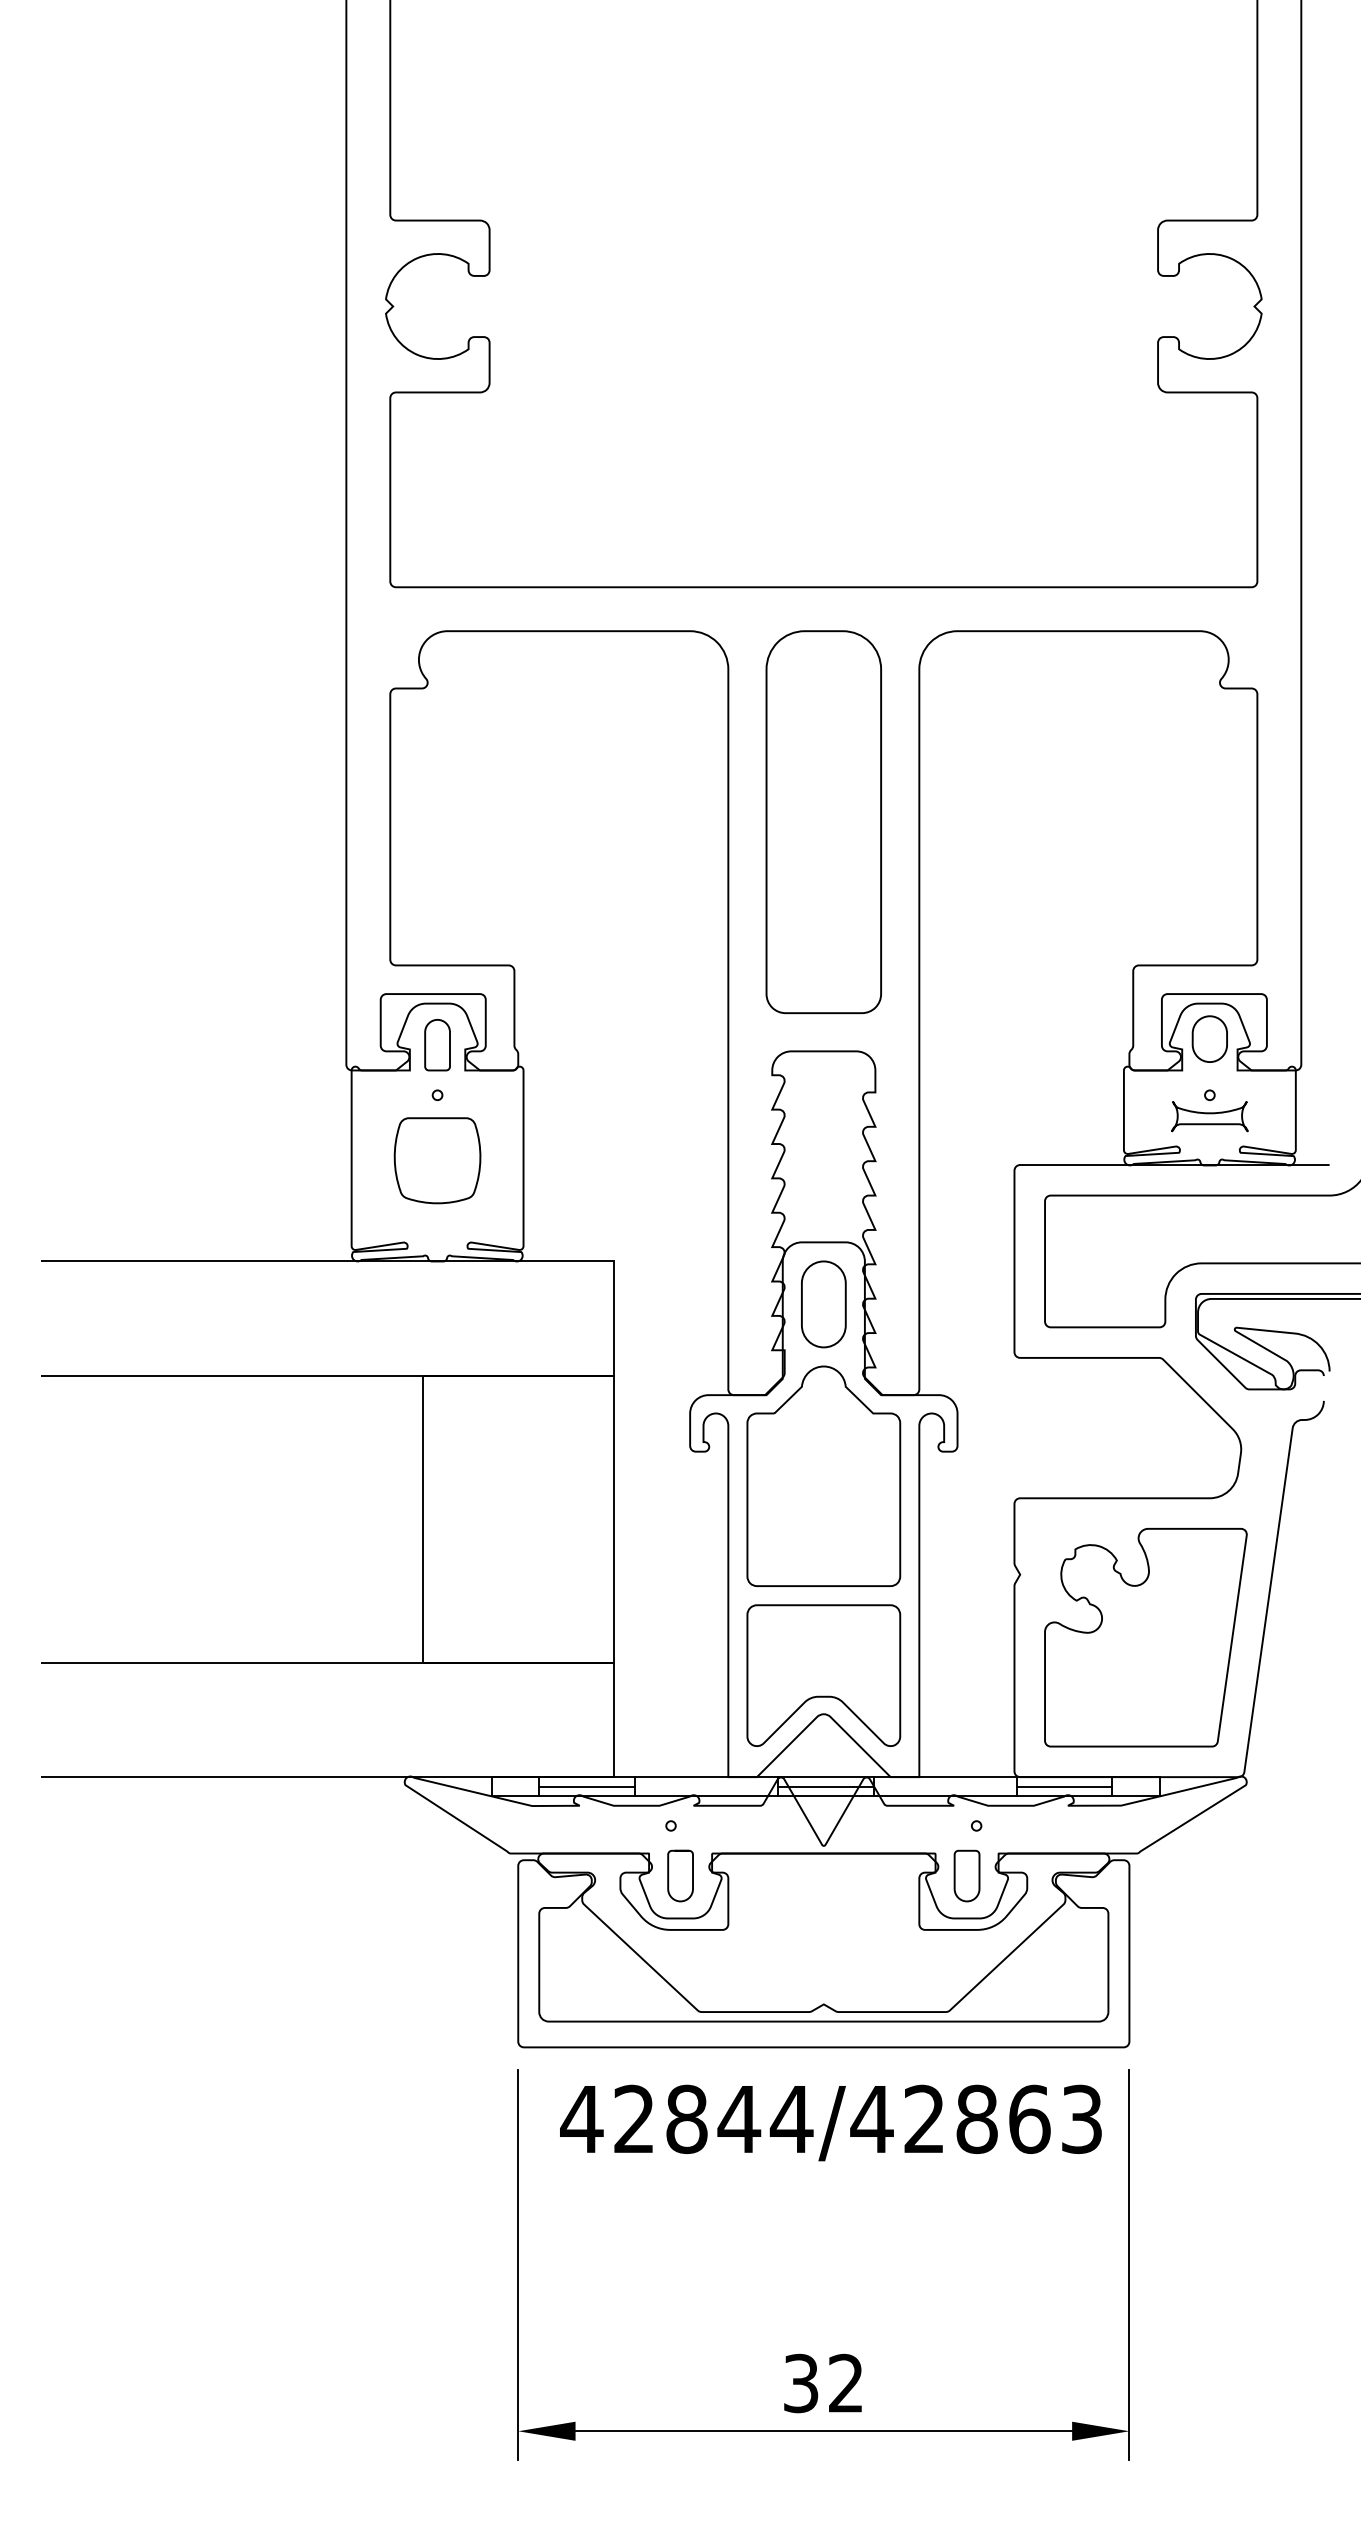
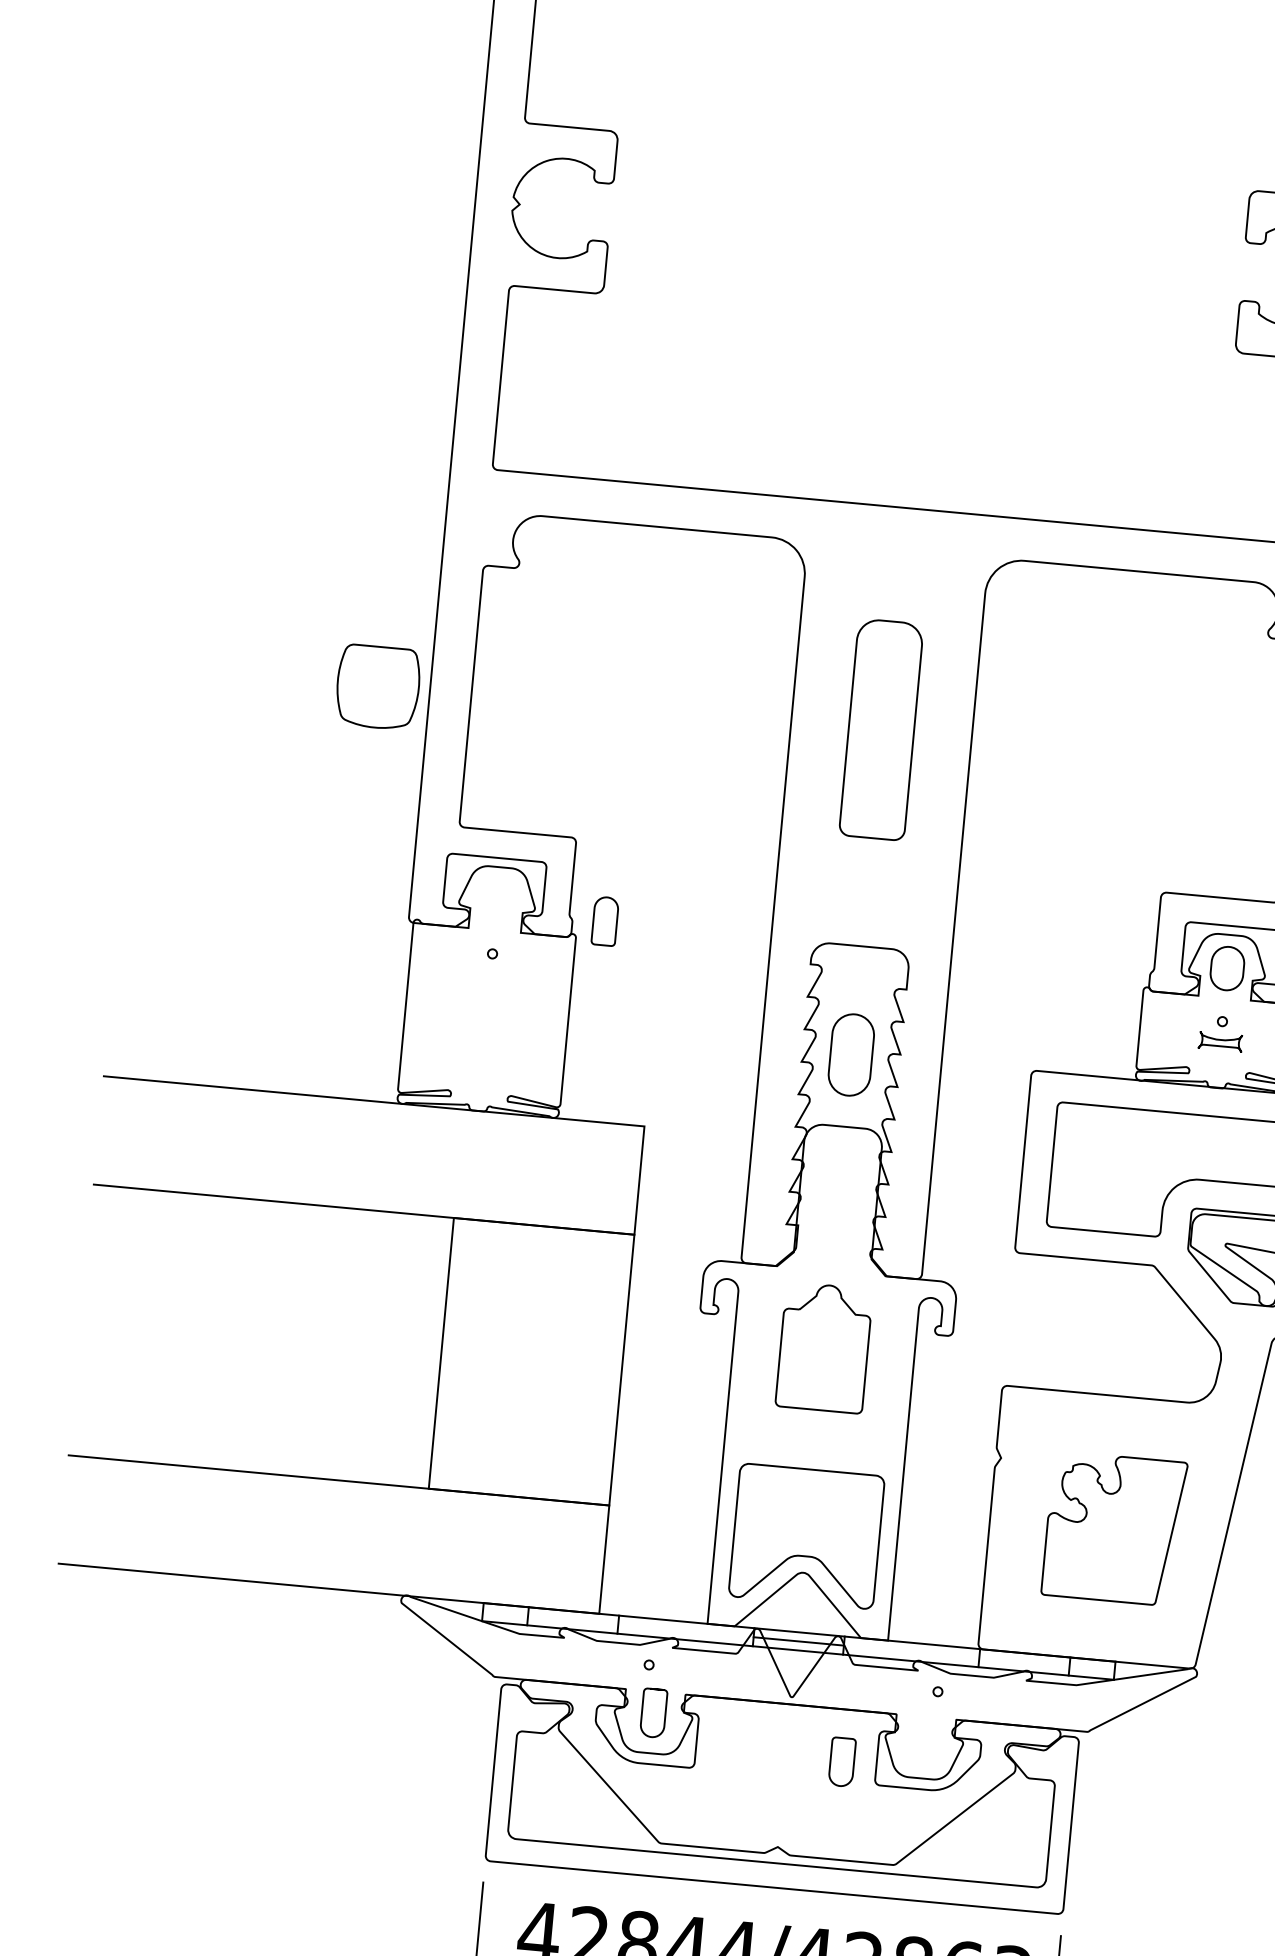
part: (823, 822) -> (881, 729), size x0.6
part: (437, 1045) -> (605, 921), moved
part: (1209, 1116) -> (1220, 1041), size x0.6
part: (437, 1160) -> (378, 687), moved
part: (823, 1304) -> (851, 1055), moved
part: (823, 1475) -> (823, 1347), size x0.6
part: (1145, 1637) -> (1114, 1528), size x0.7
line: (586, 1786) -> (572, 1620), removed
line: (1064, 1786) -> (1024, 1662), removed
part: (966, 1875) -> (841, 1761), moved

